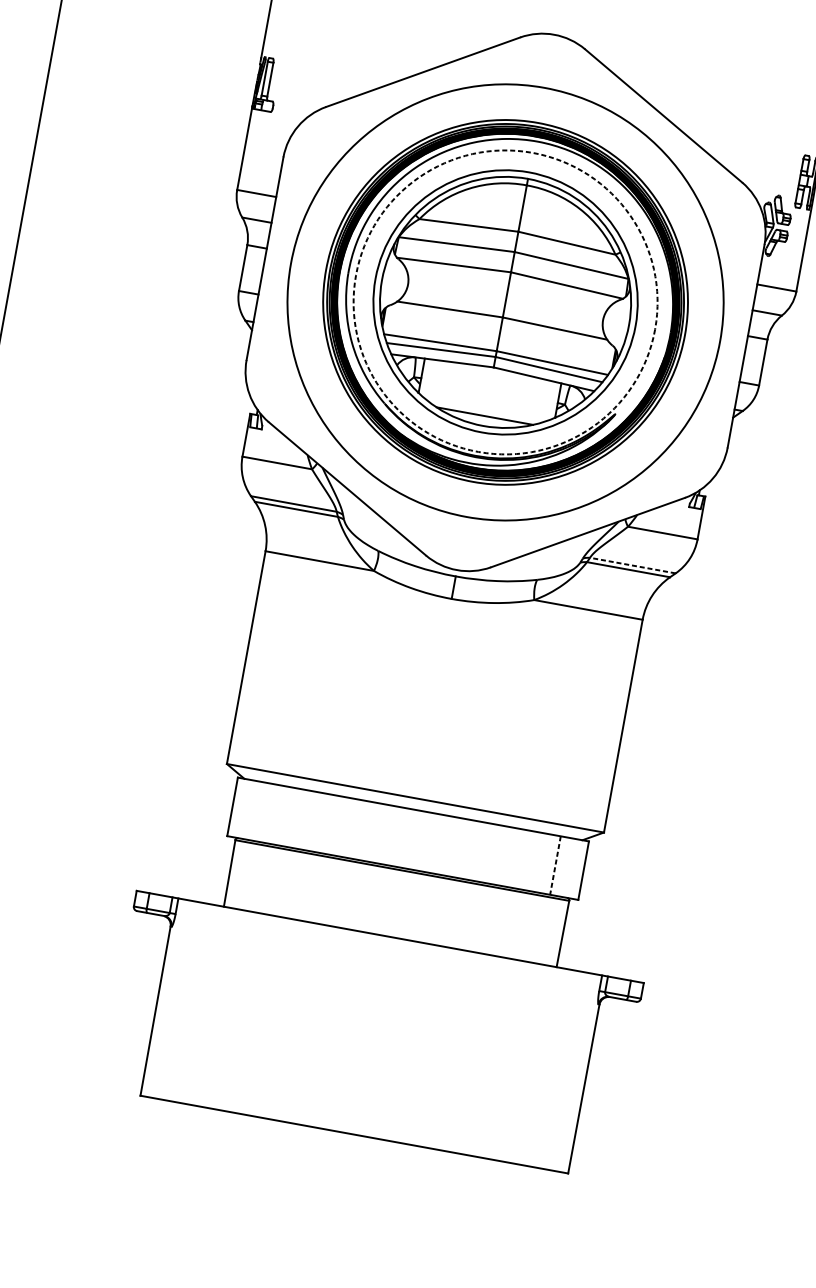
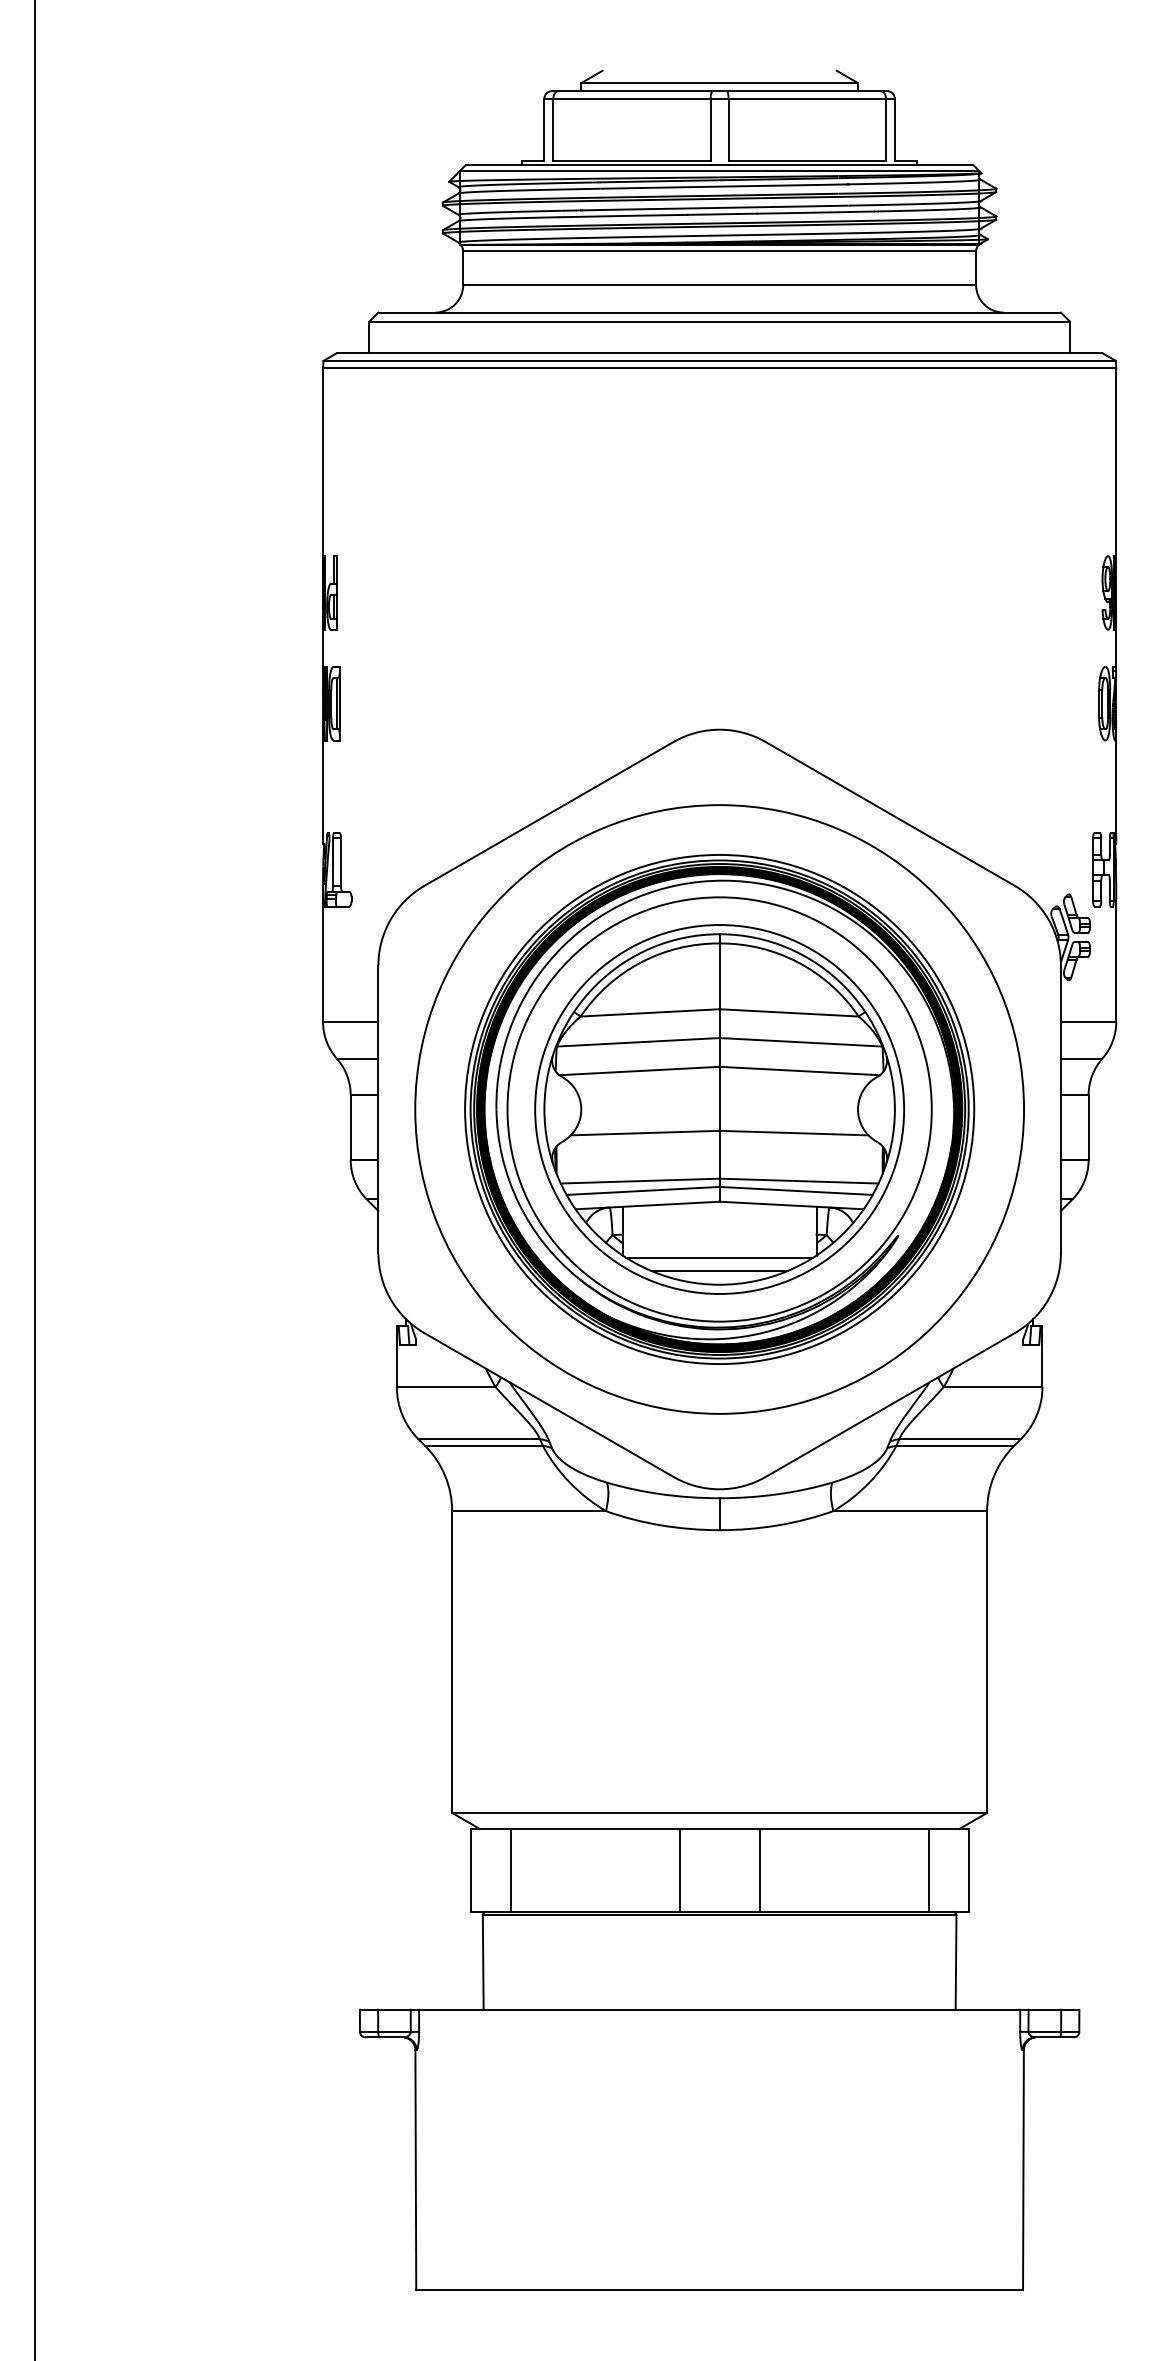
circle: (505, 302) -> (719, 1109), dashed -> solid
line: (486, 406) -> (719, 1257), added
line: (633, 565) -> (960, 1439), dashed -> solid
line: (260, 811) -> (510, 1869), added
line: (379, 832) -> (679, 1869), added
line: (436, 843) -> (759, 1869), added
line: (555, 865) -> (928, 1870), dashed -> solid

